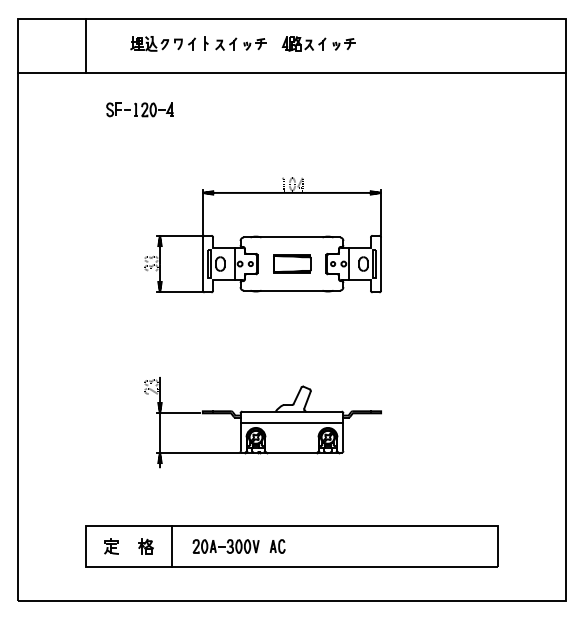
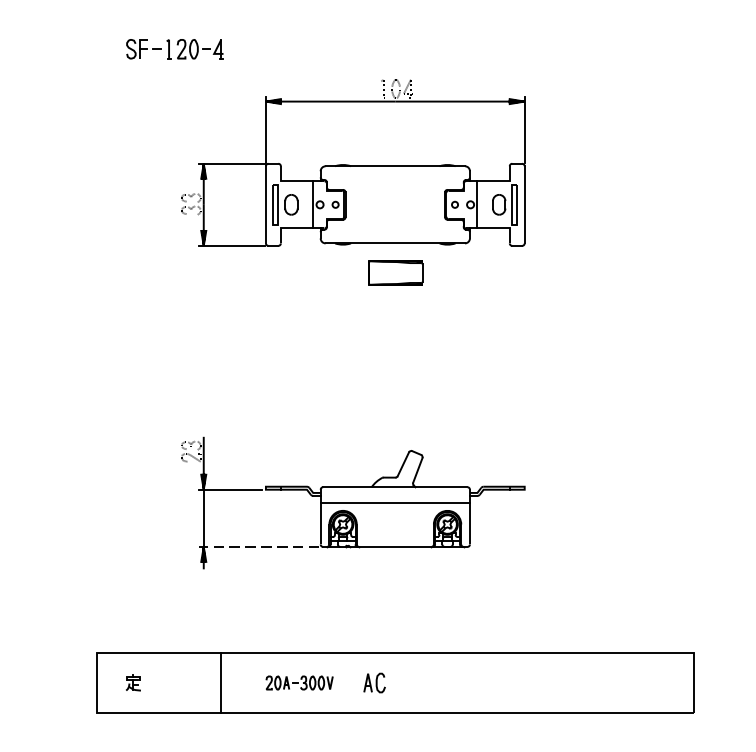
part: (262, 235) -> (352, 163), moved
line: (198, 452) -> (259, 546), solid -> dashed
part: (111, 546) -> (133, 682), size x0.7
part: (145, 546) -> (182, 682), removed
part: (225, 546) -> (298, 682), size x0.7

